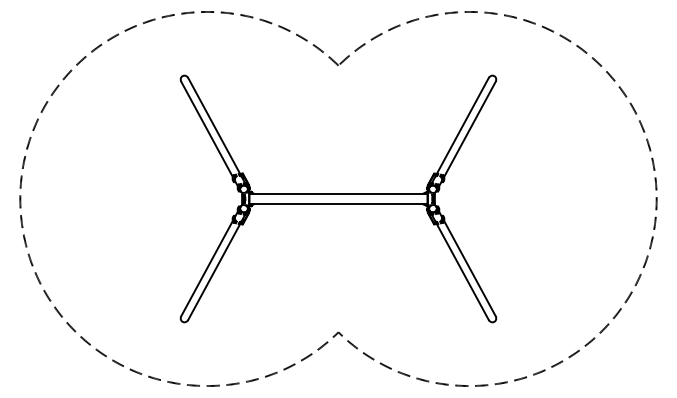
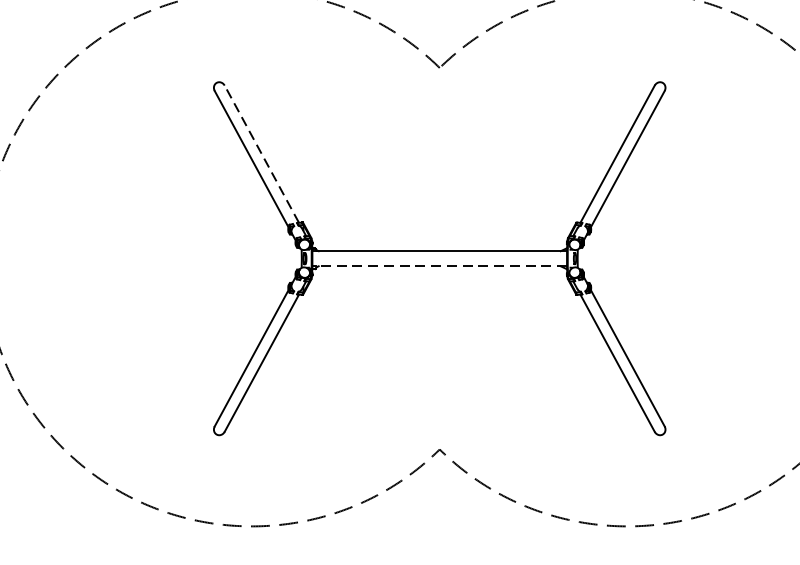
line: (214, 125) -> (262, 153), solid -> dashed
line: (339, 204) -> (441, 266), solid -> dashed

